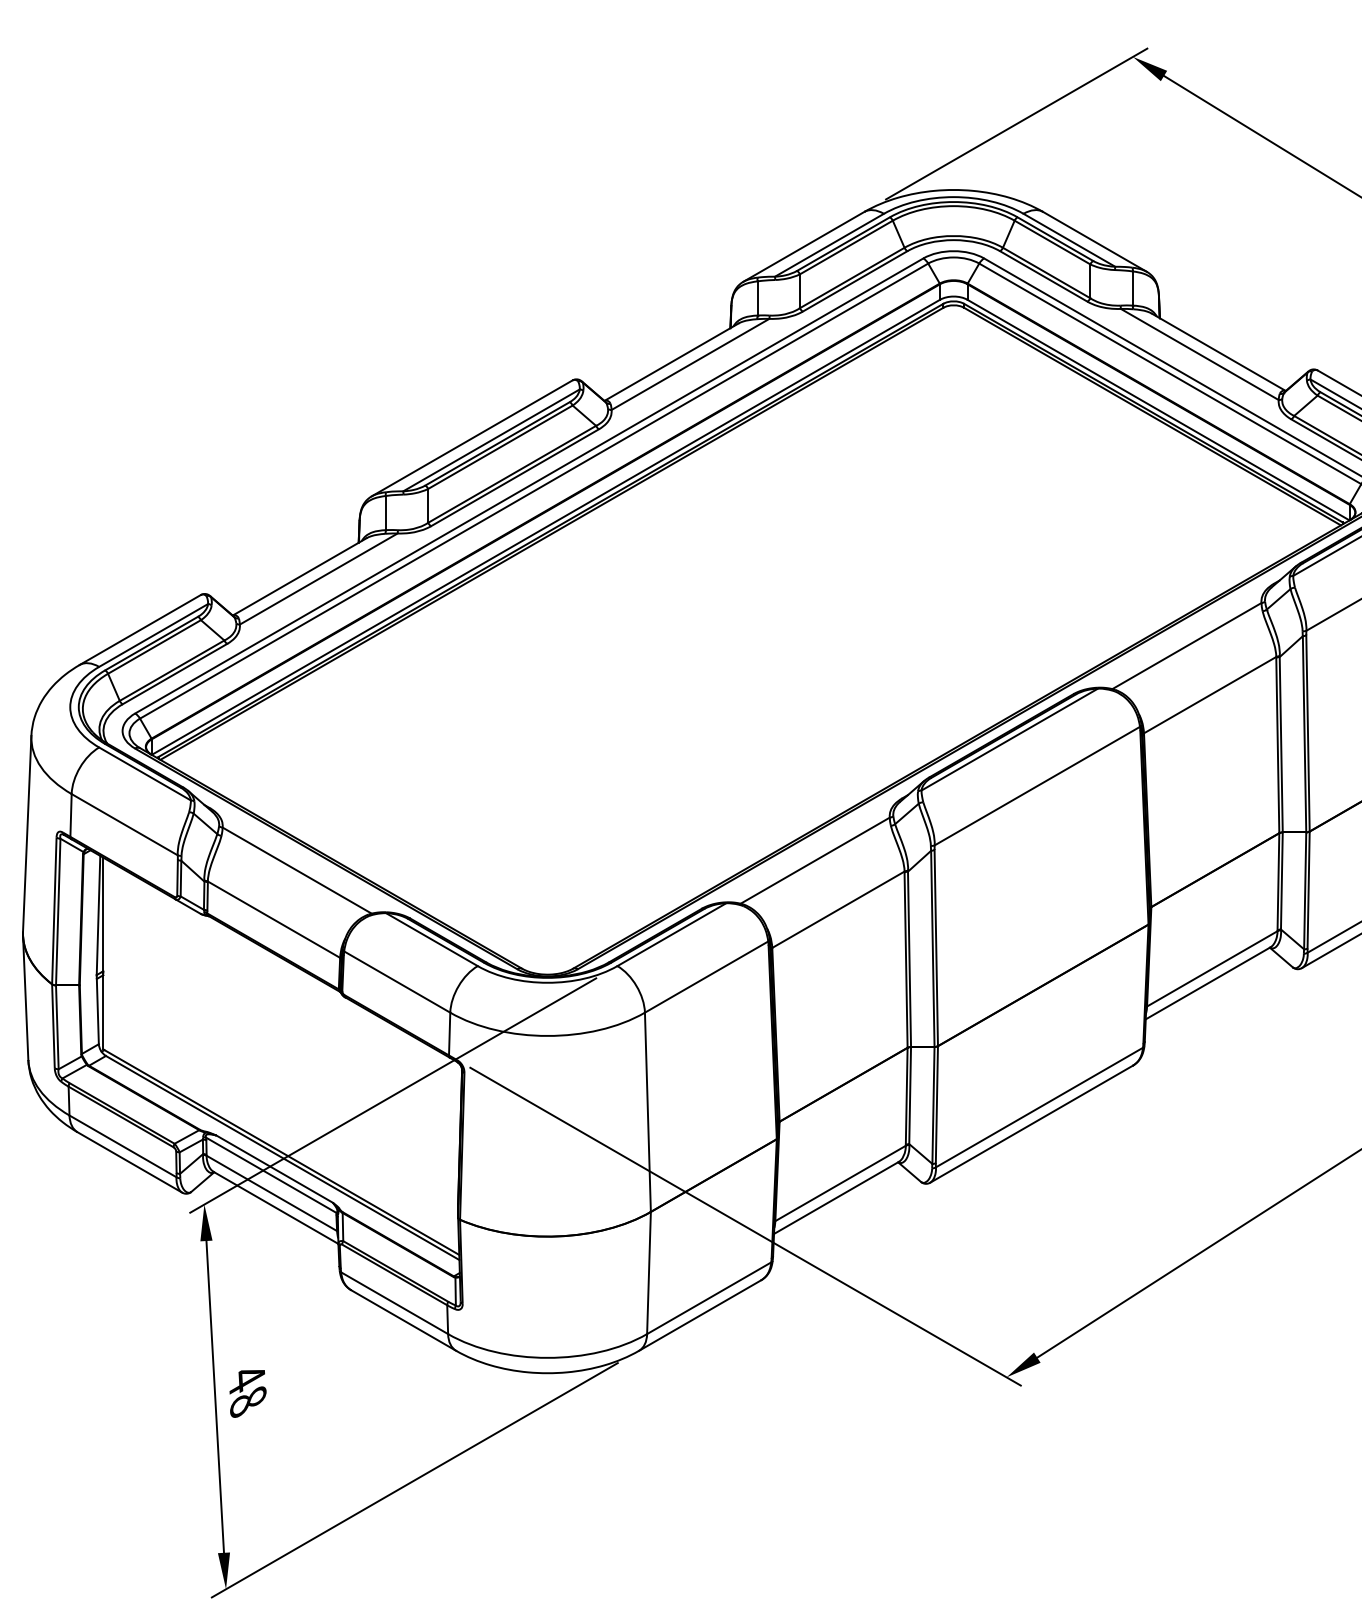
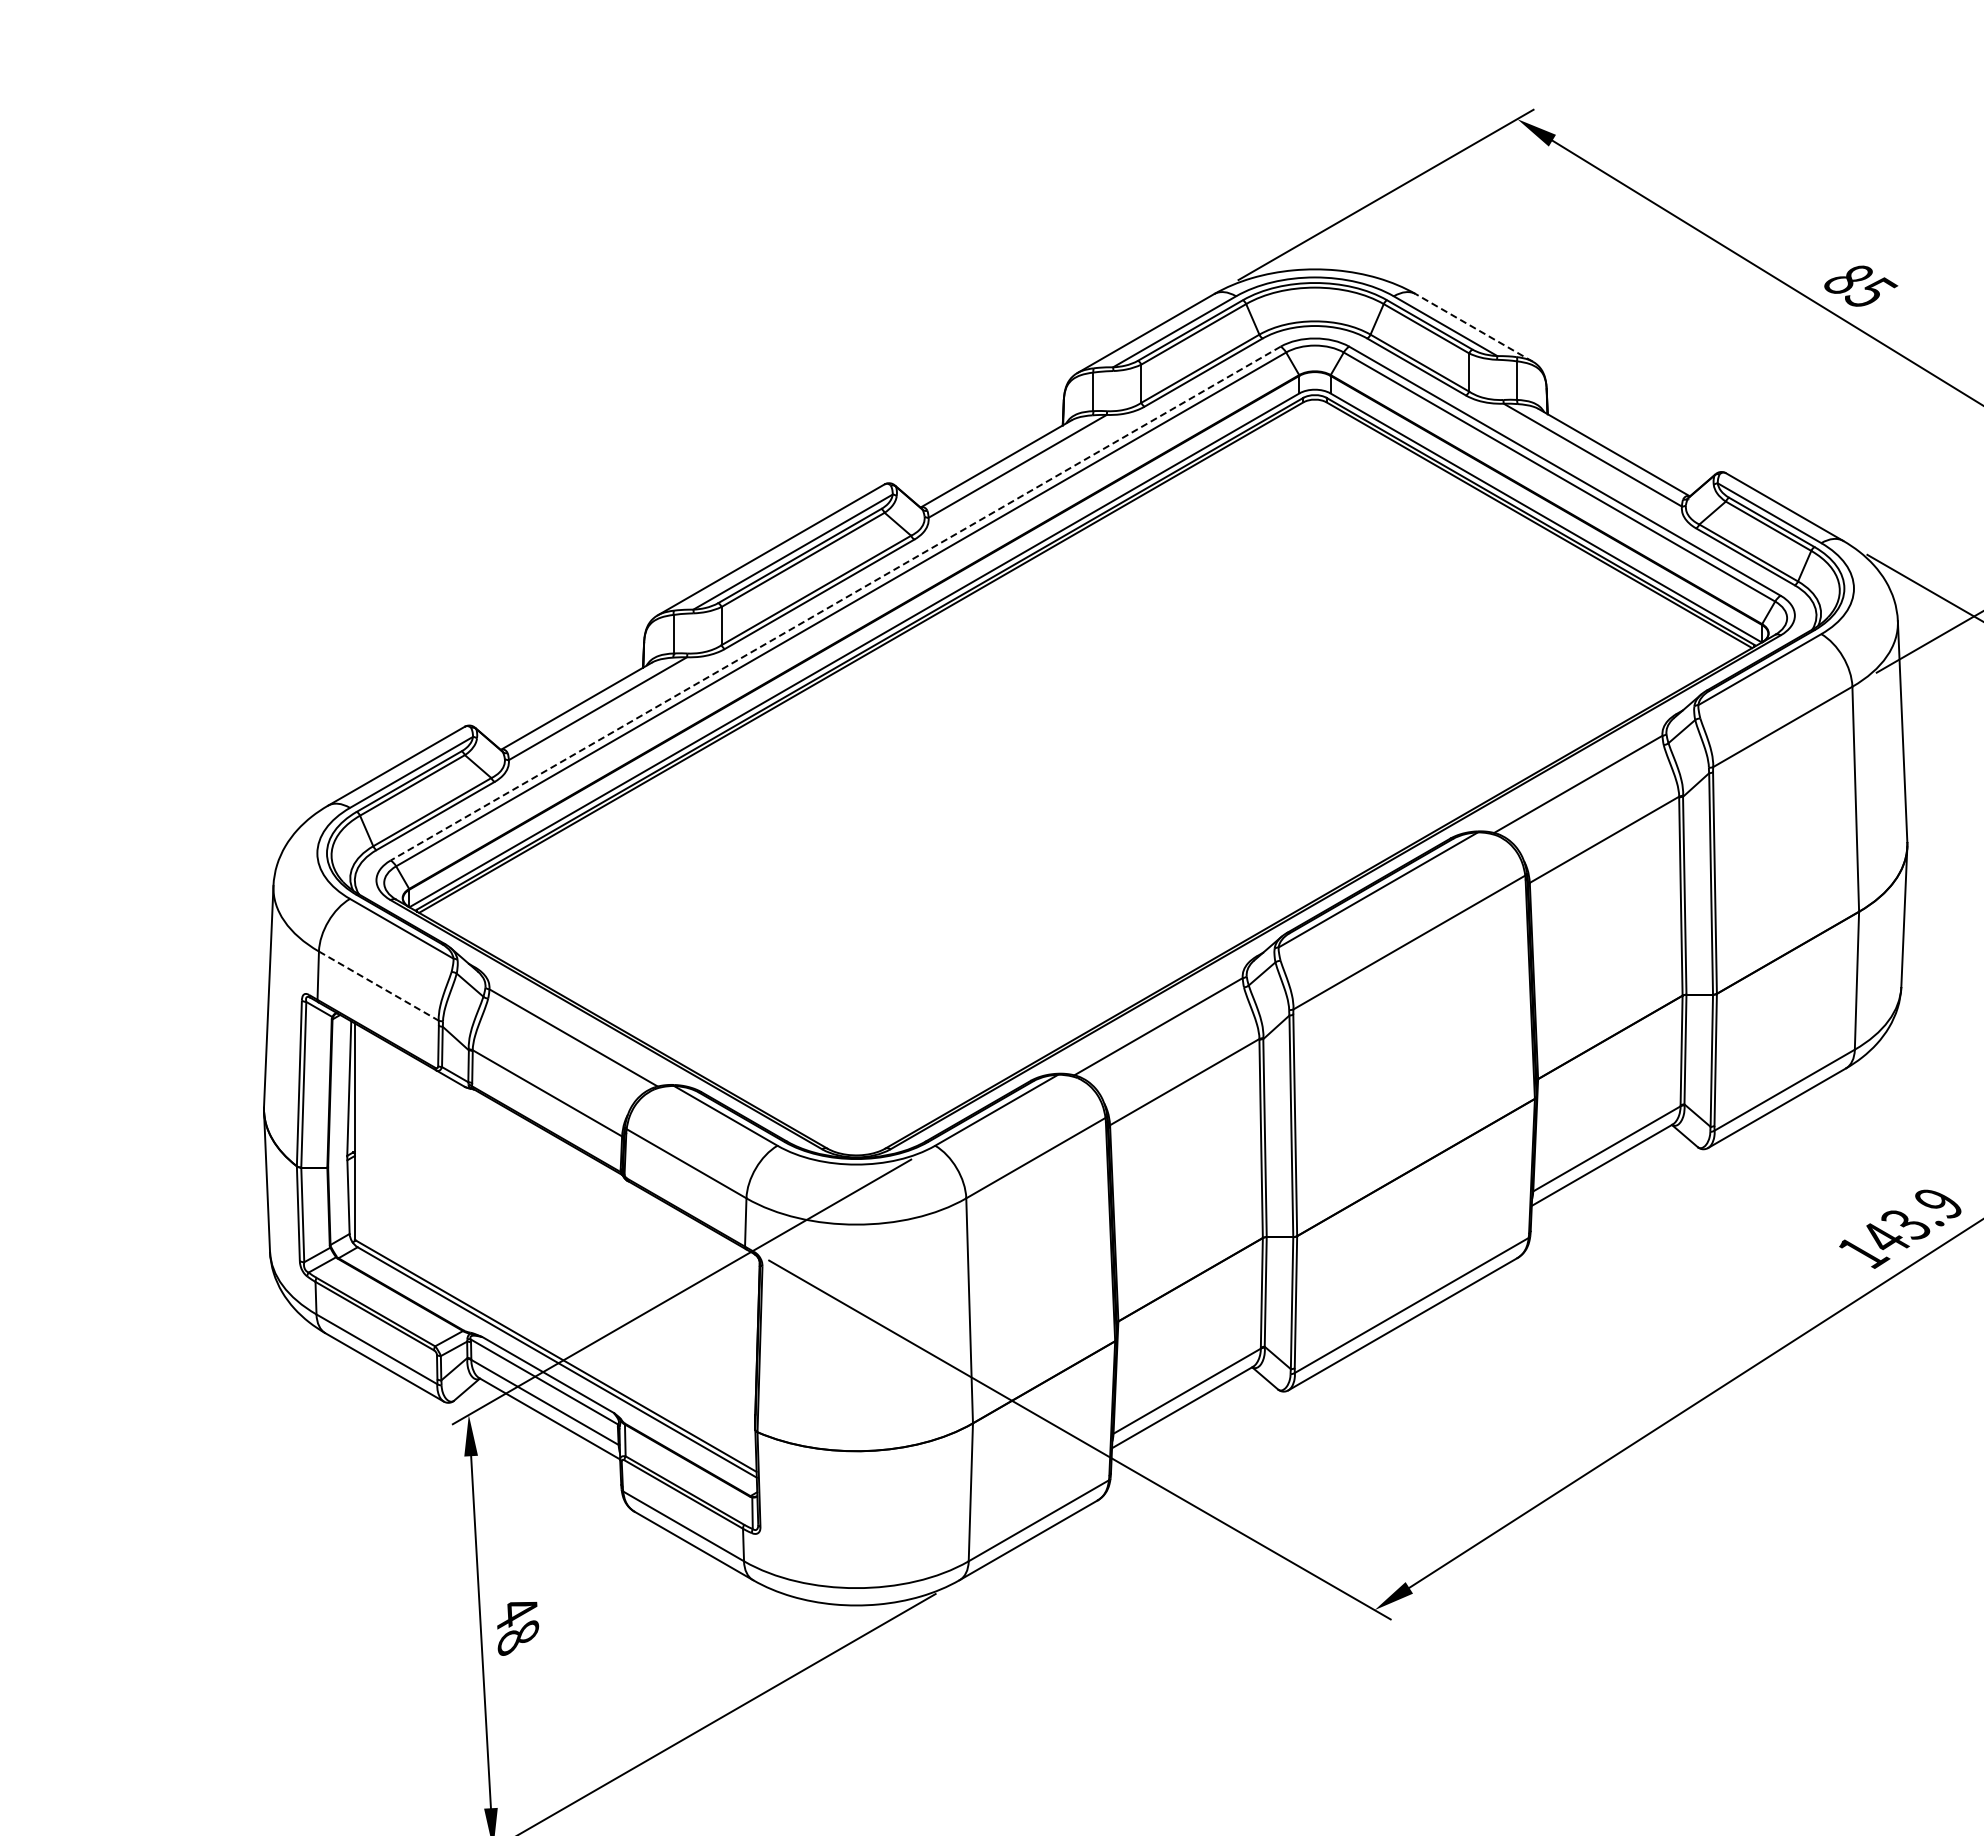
line: (1095, 241) -> (1474, 327), solid -> dashed
line: (529, 485) -> (835, 603), solid -> dashed
line: (125, 825) -> (379, 986), solid -> dashed

